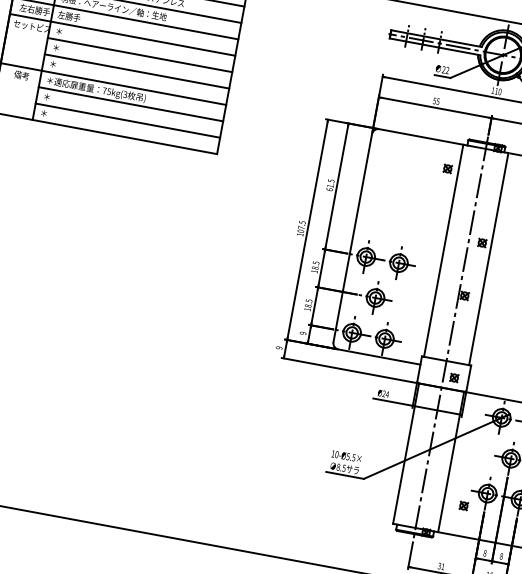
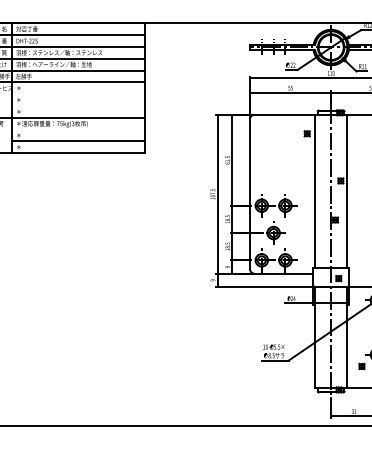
line: (138, 55) -> (77, 94), removed
line: (135, 71) -> (77, 106), removed
line: (129, 103) -> (77, 129), removed

